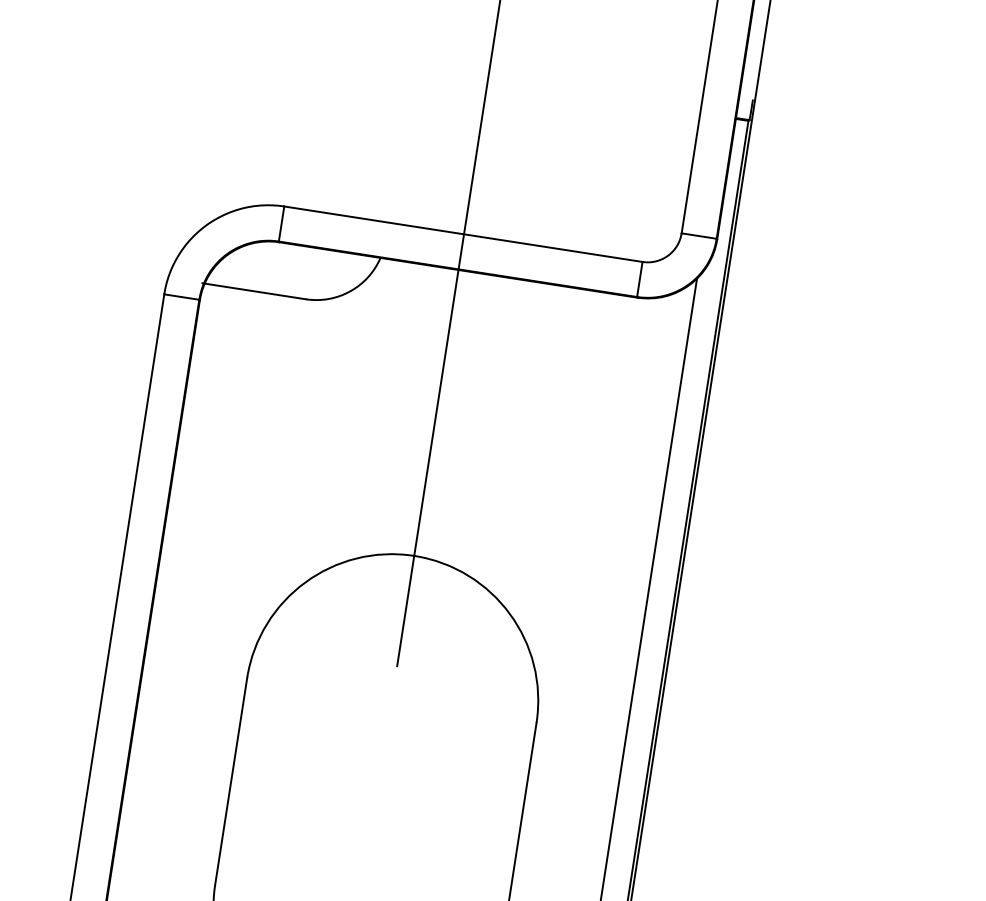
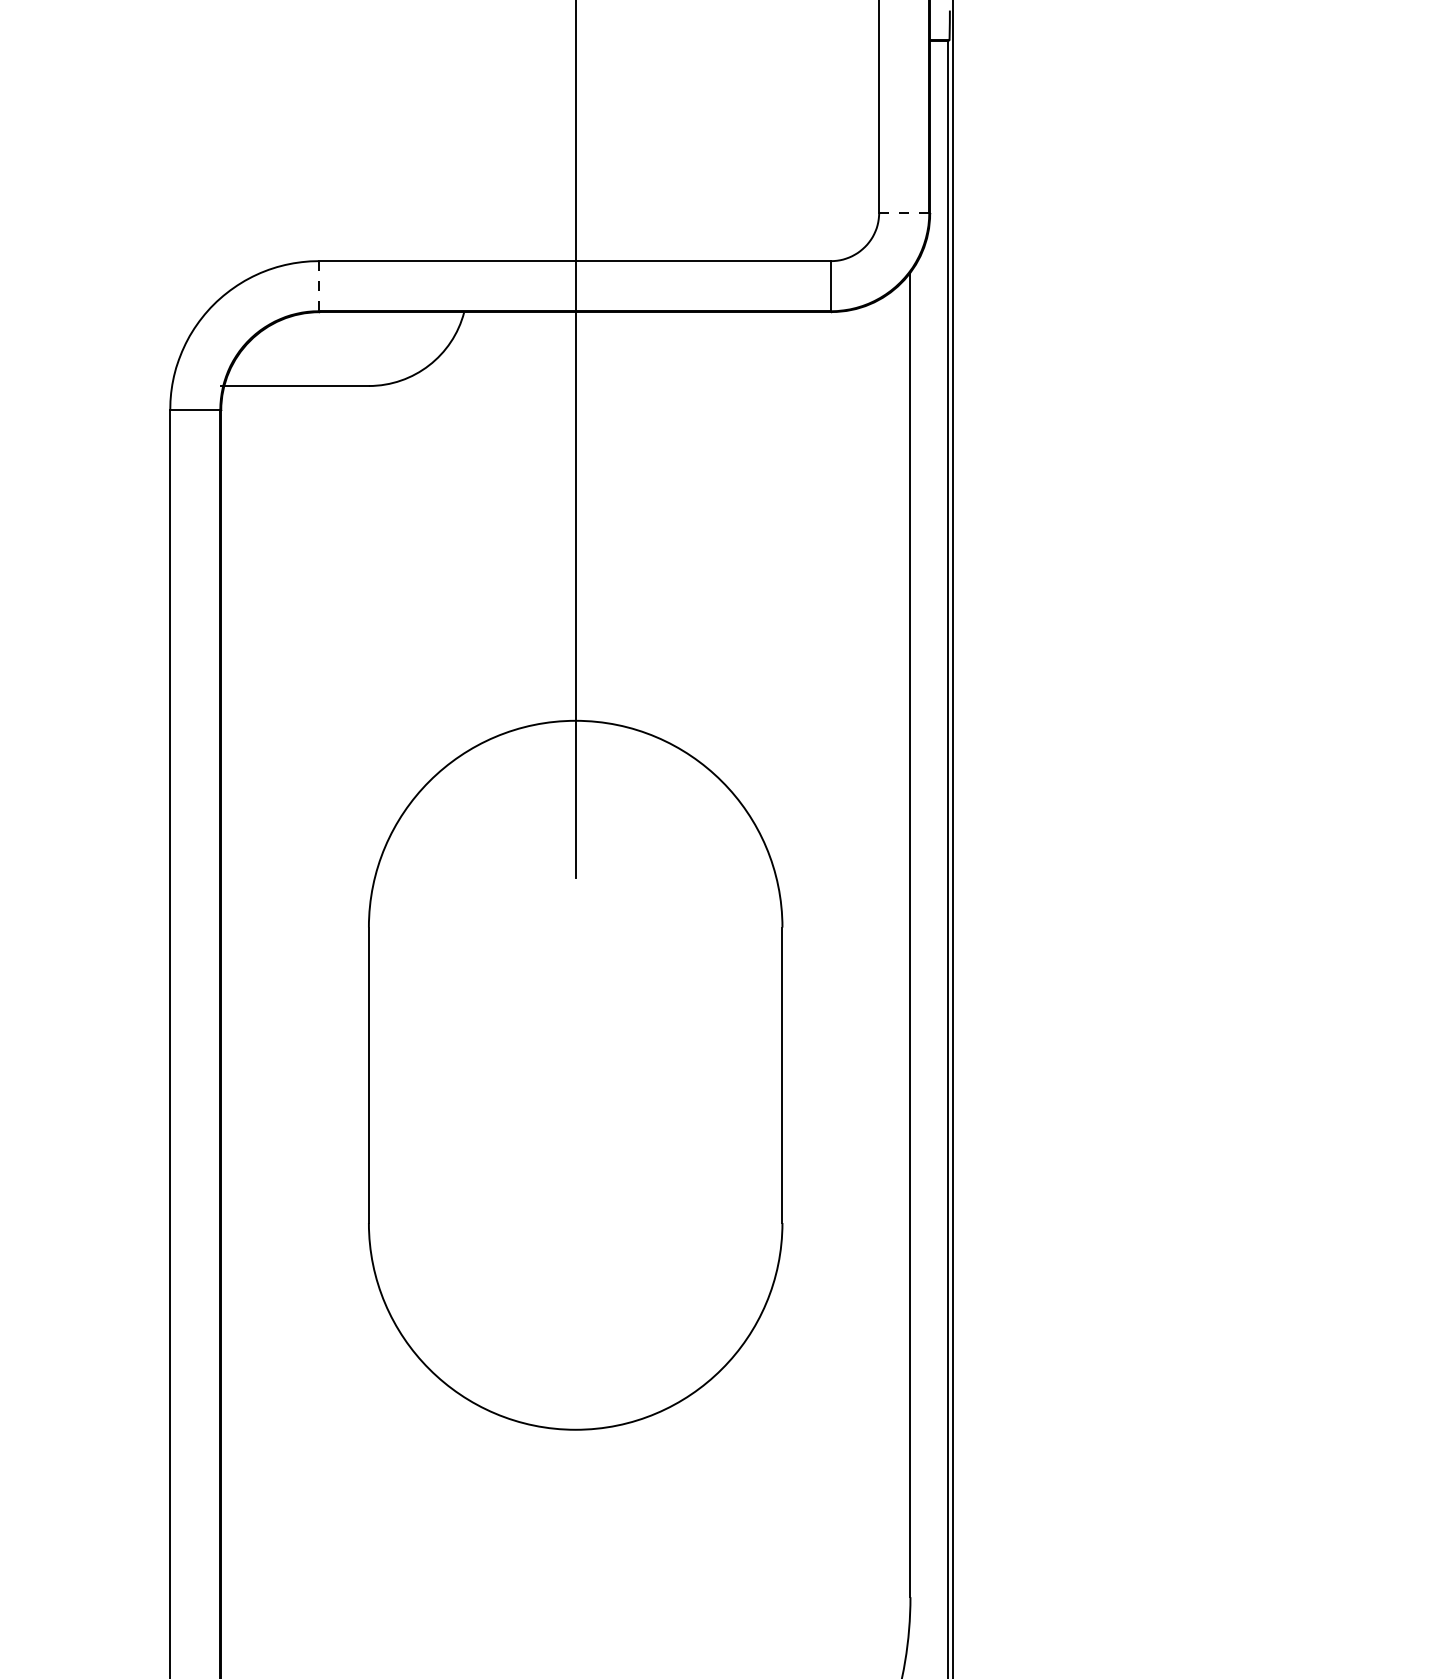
line: (281, 224) -> (318, 286), solid -> dashed
line: (699, 235) -> (904, 212), solid -> dashed

